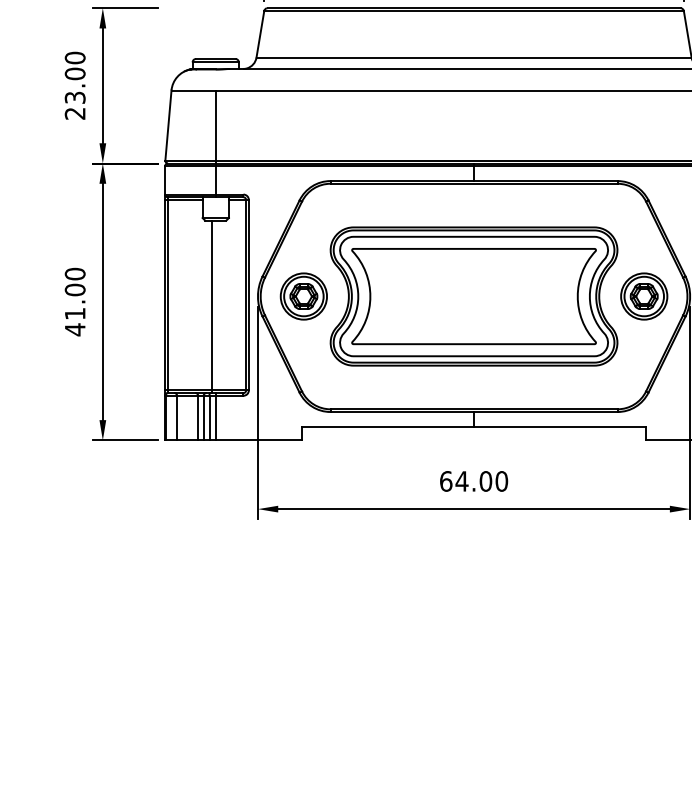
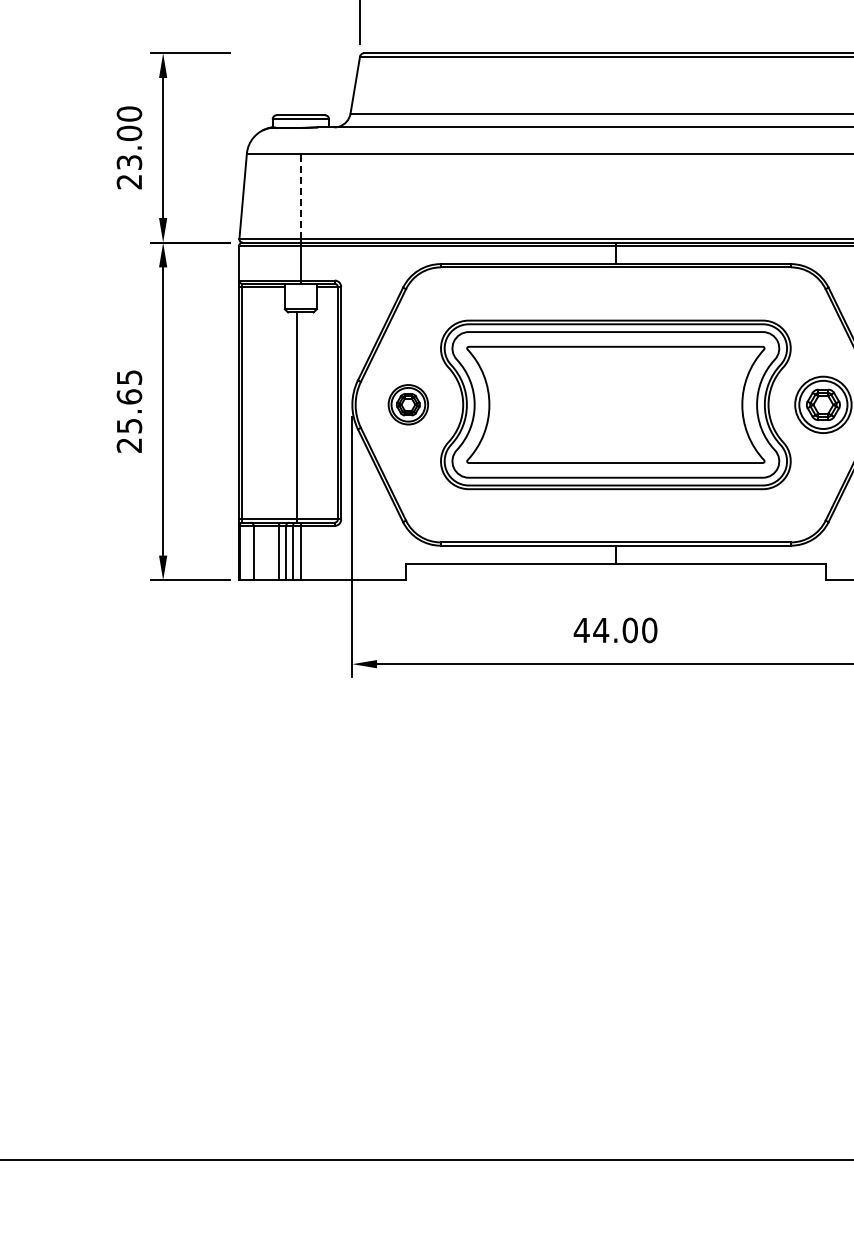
line: (215, 125) -> (300, 196), solid -> dashed
part: (304, 296) -> (408, 404), size x0.7
text: (75, 301) -> (129, 411), 41.00 -> 25.65
text: (445, 481) -> (581, 630), 64.00 -> 44.00

